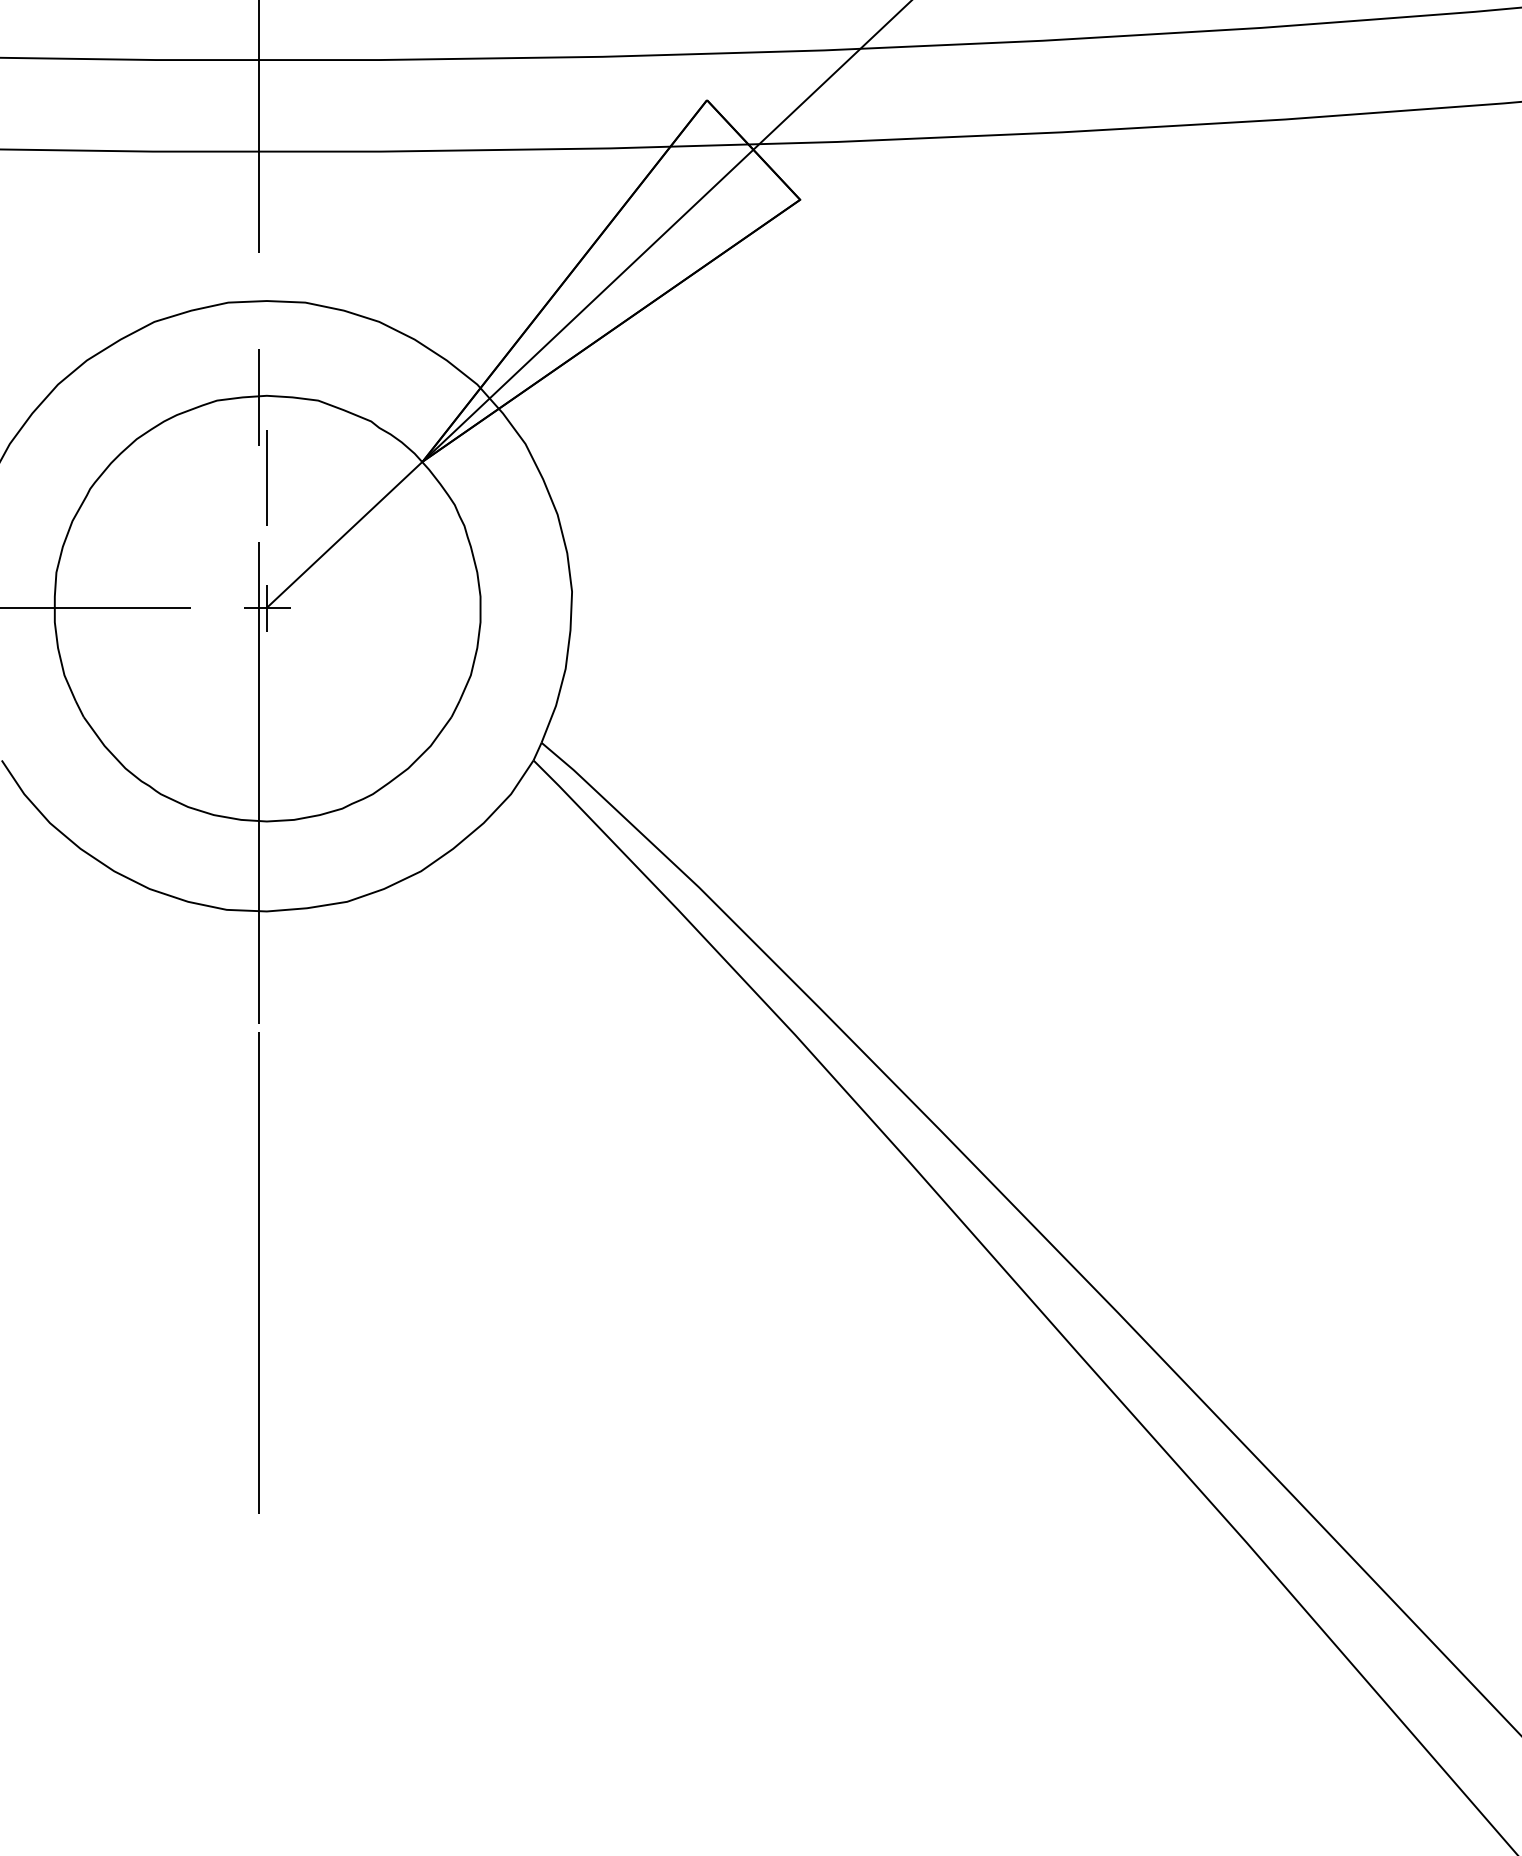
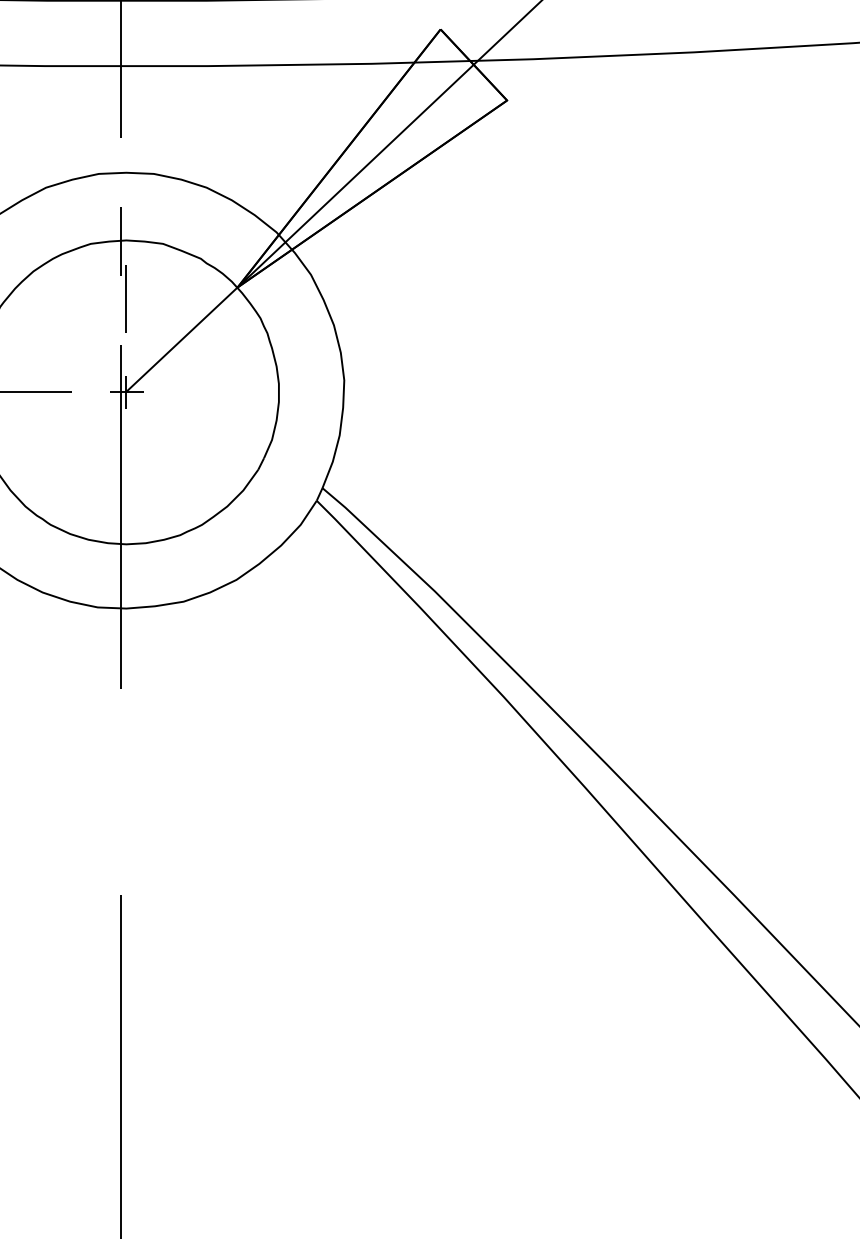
line: (258, 1272) -> (120, 1066), moved

